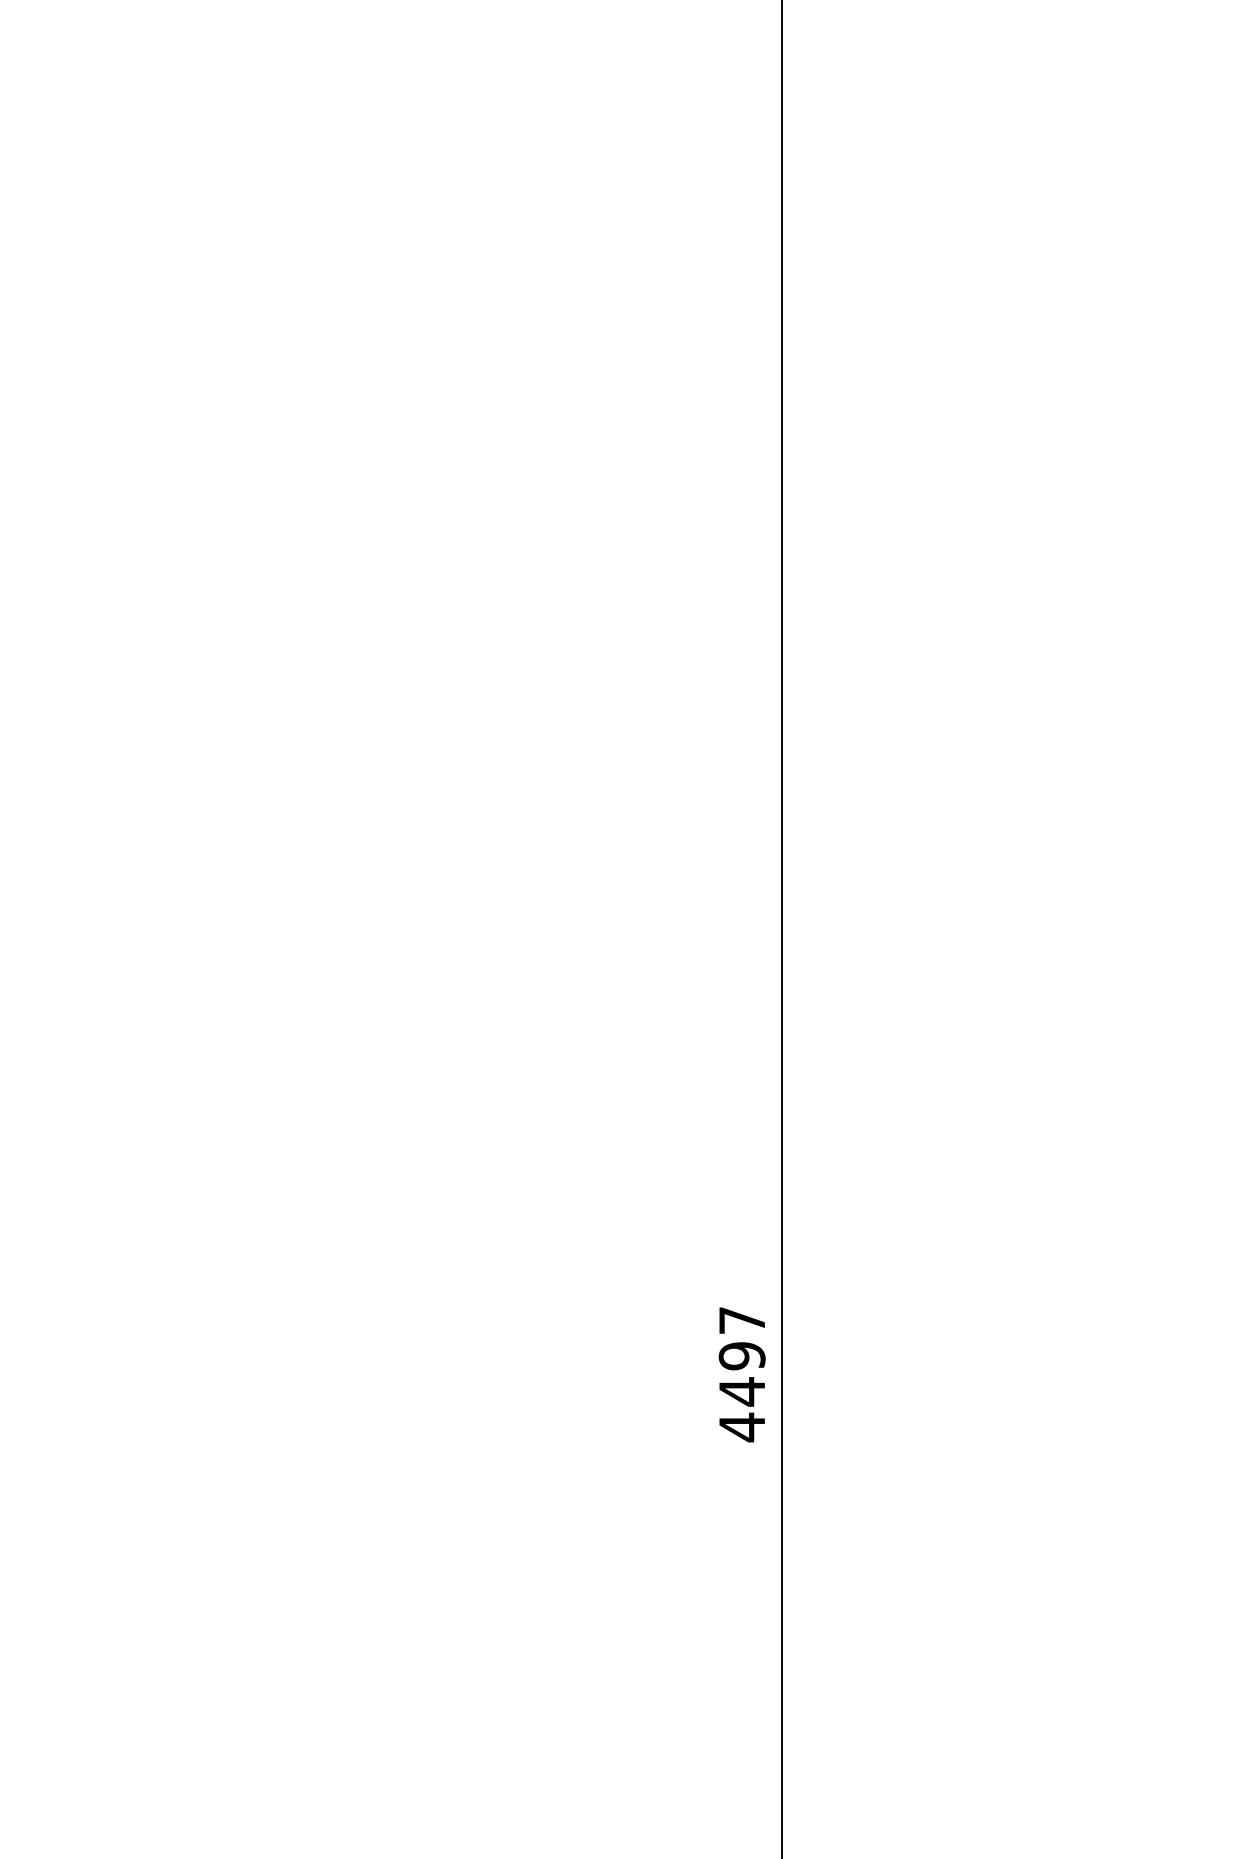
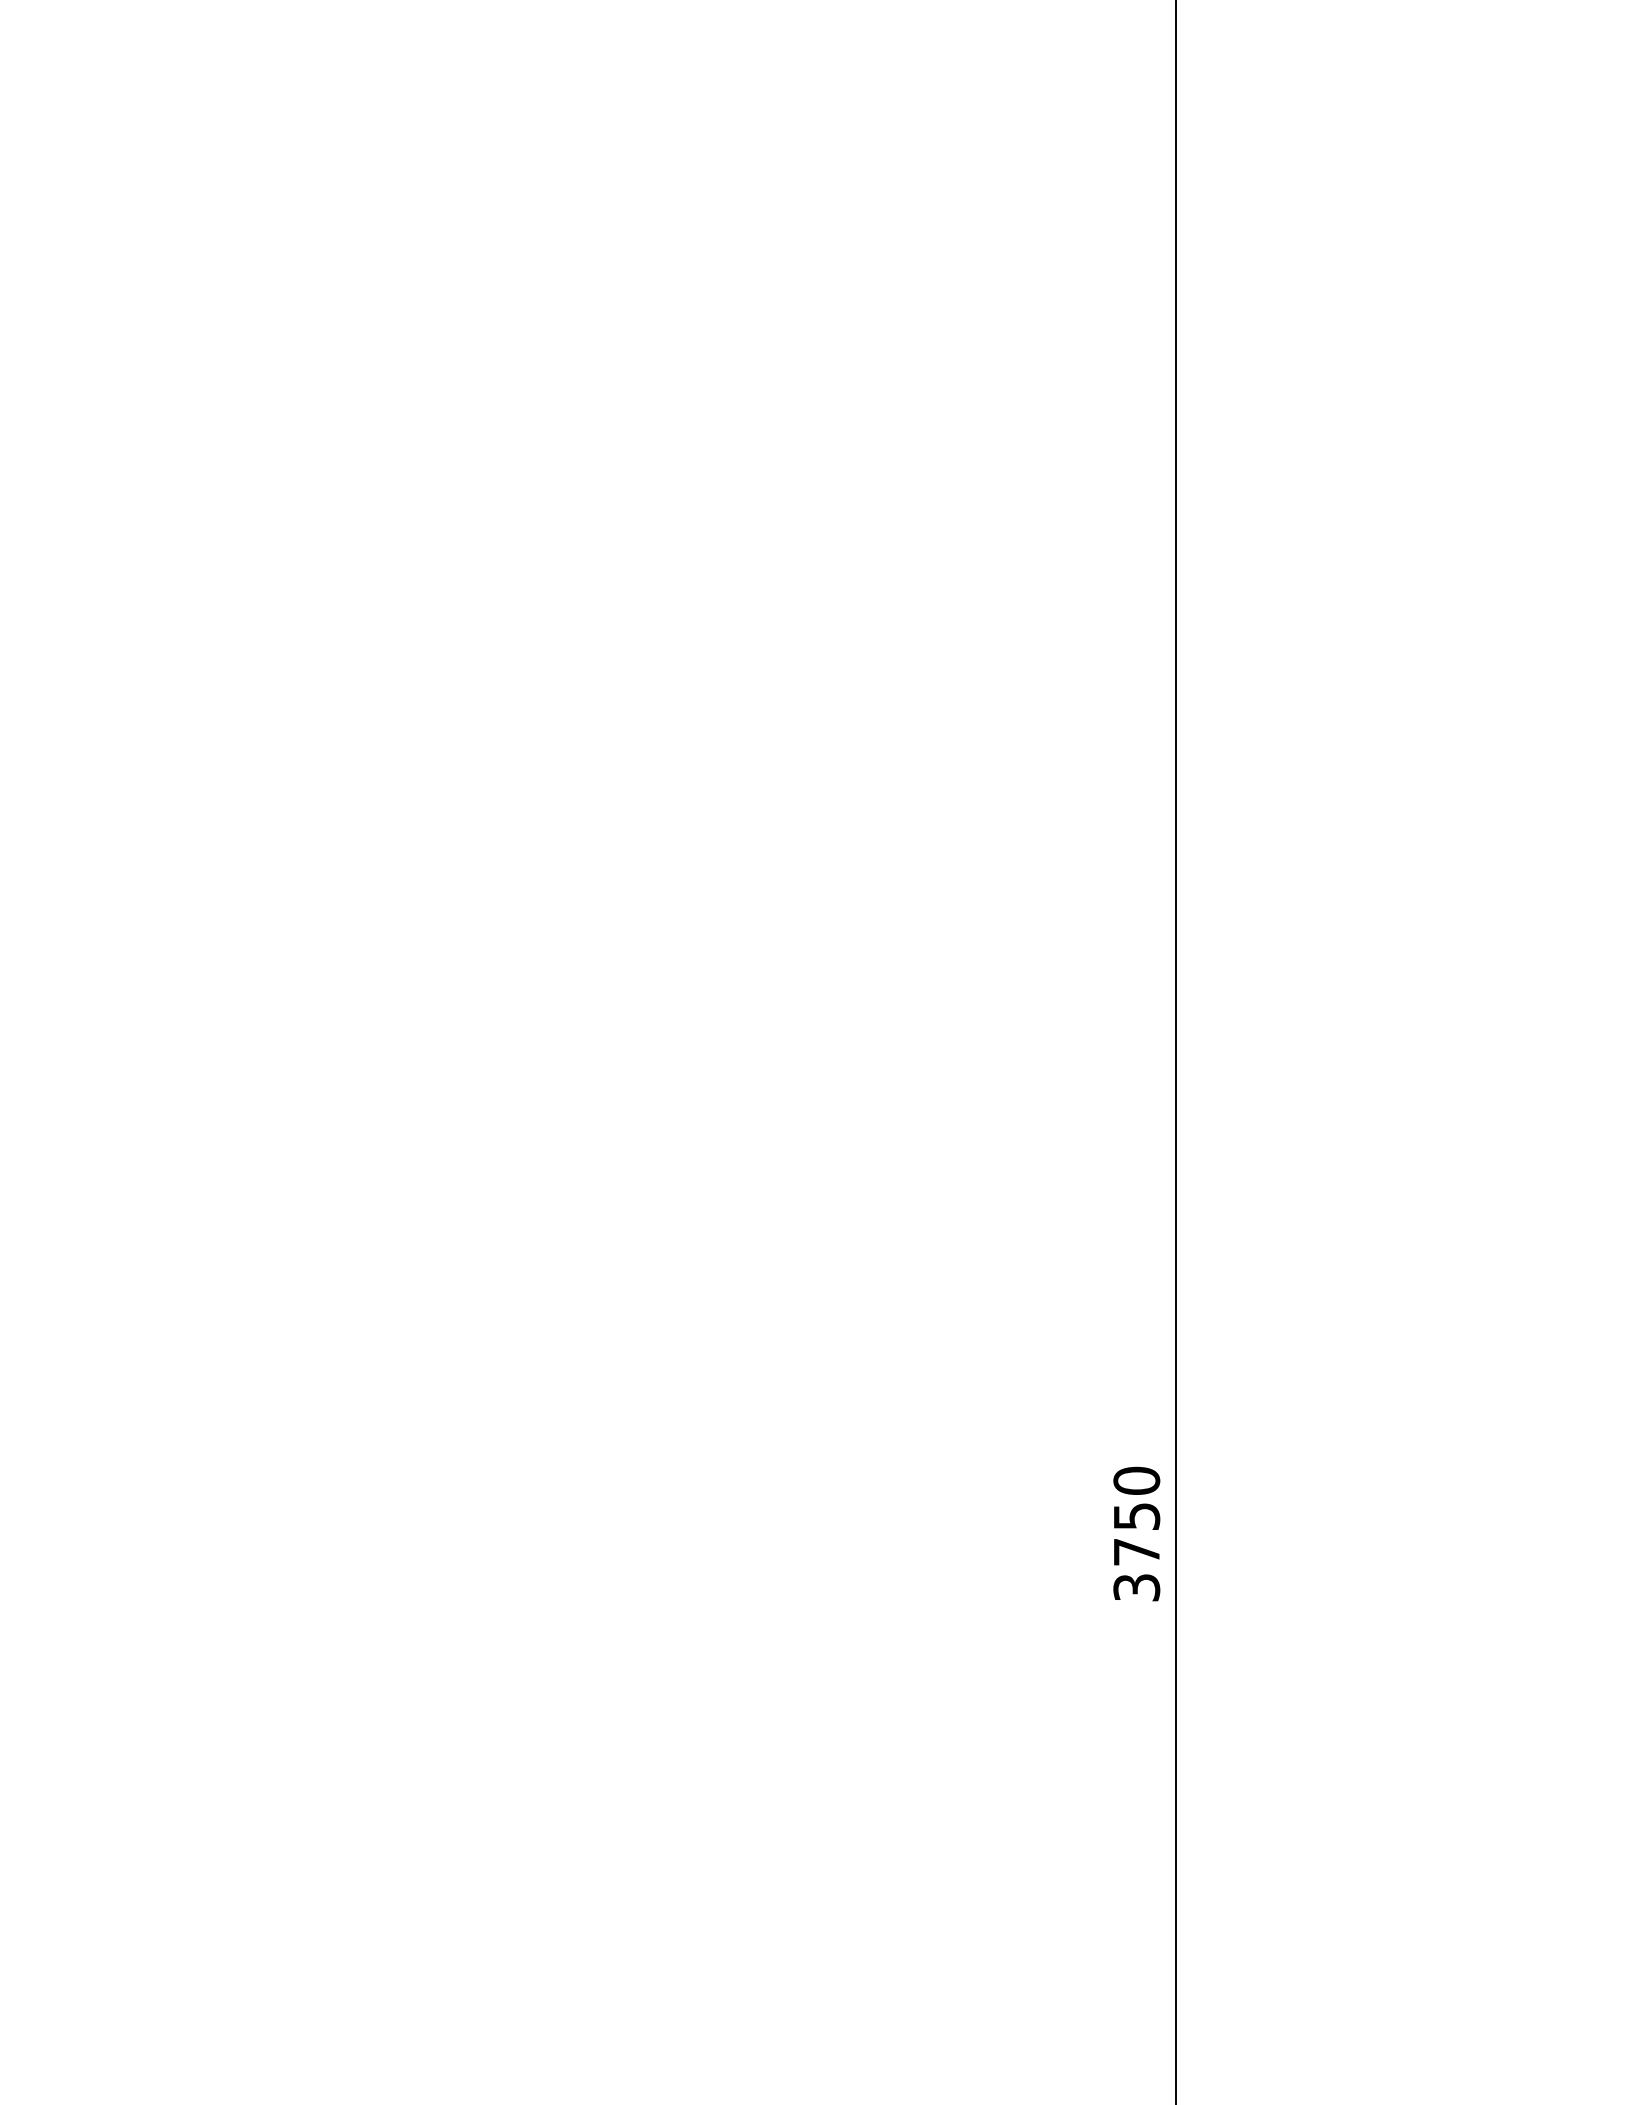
text: (741, 1374) -> (1136, 1534), 4497 -> 3750

